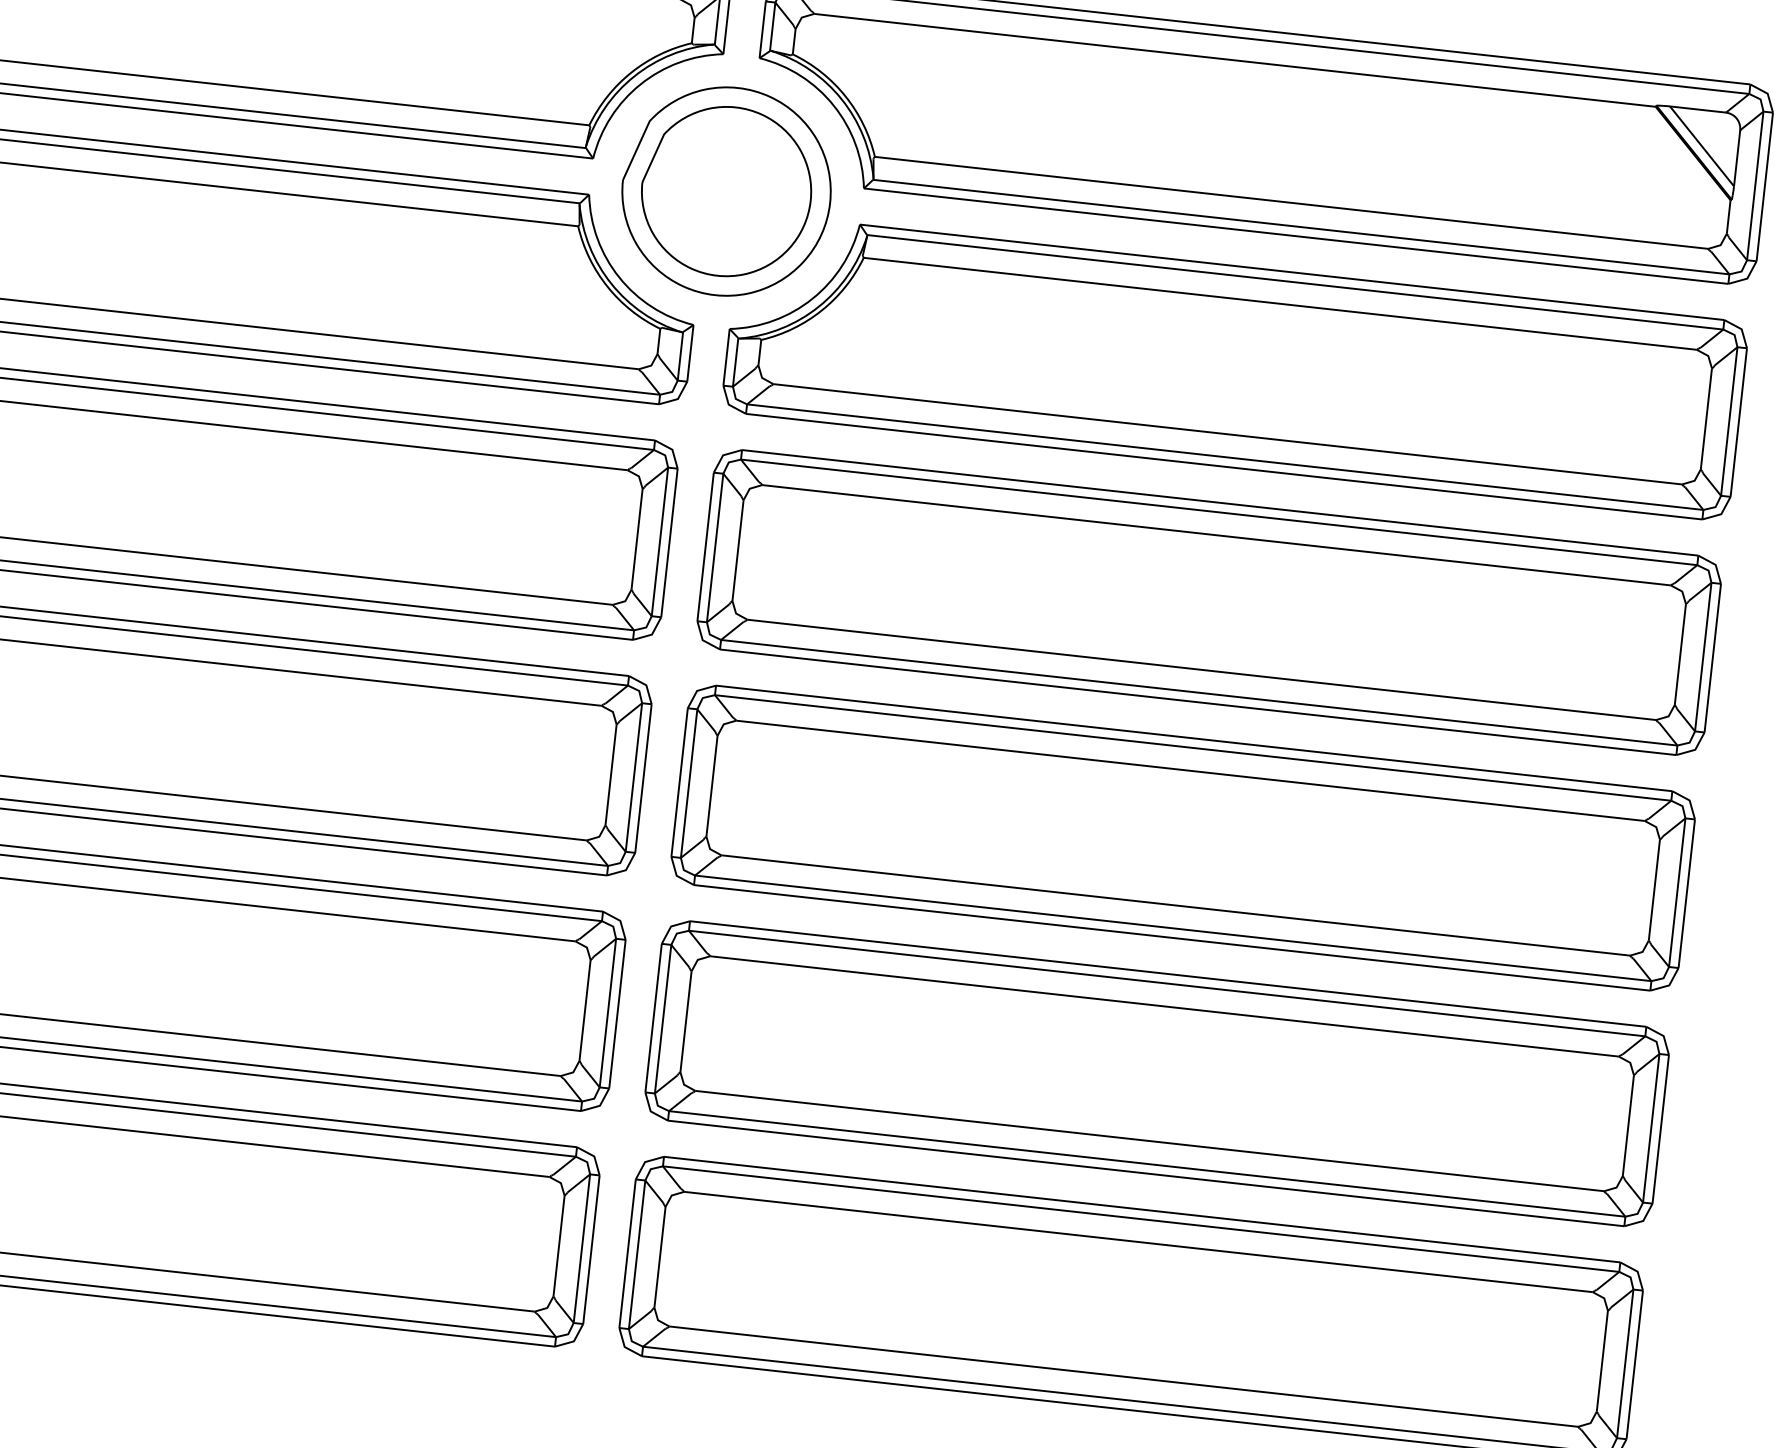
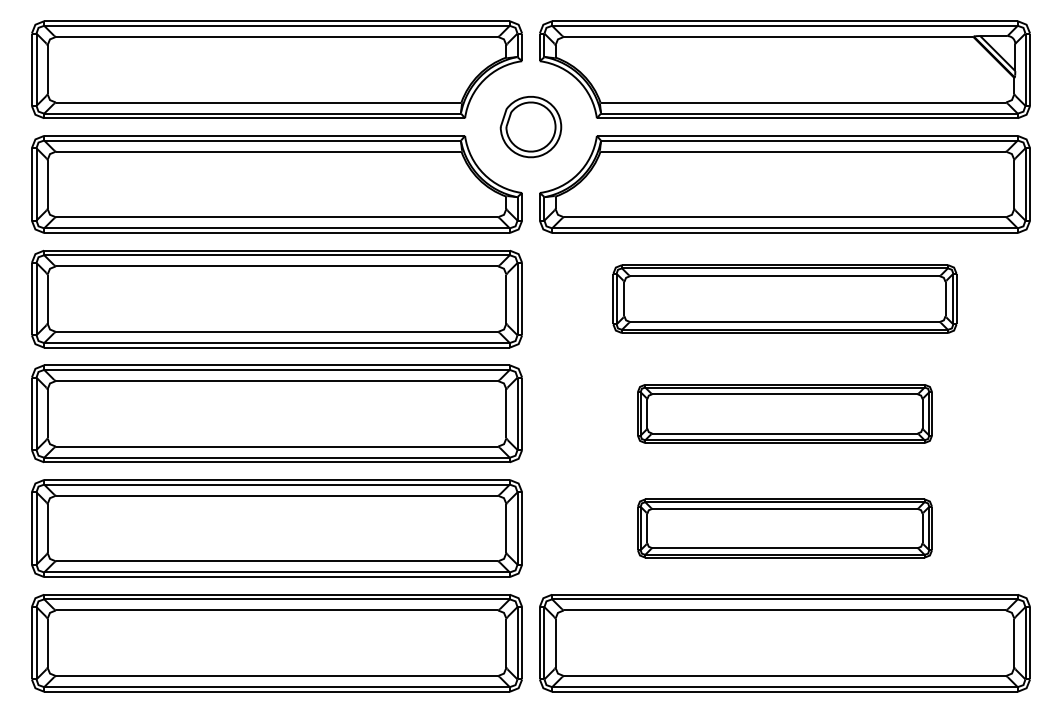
part: (725, 190) -> (530, 126), size x0.6
part: (1208, 601) -> (784, 298), size x0.7
part: (1182, 837) -> (784, 413), size x0.6
part: (1156, 1073) -> (784, 528), size x0.6

